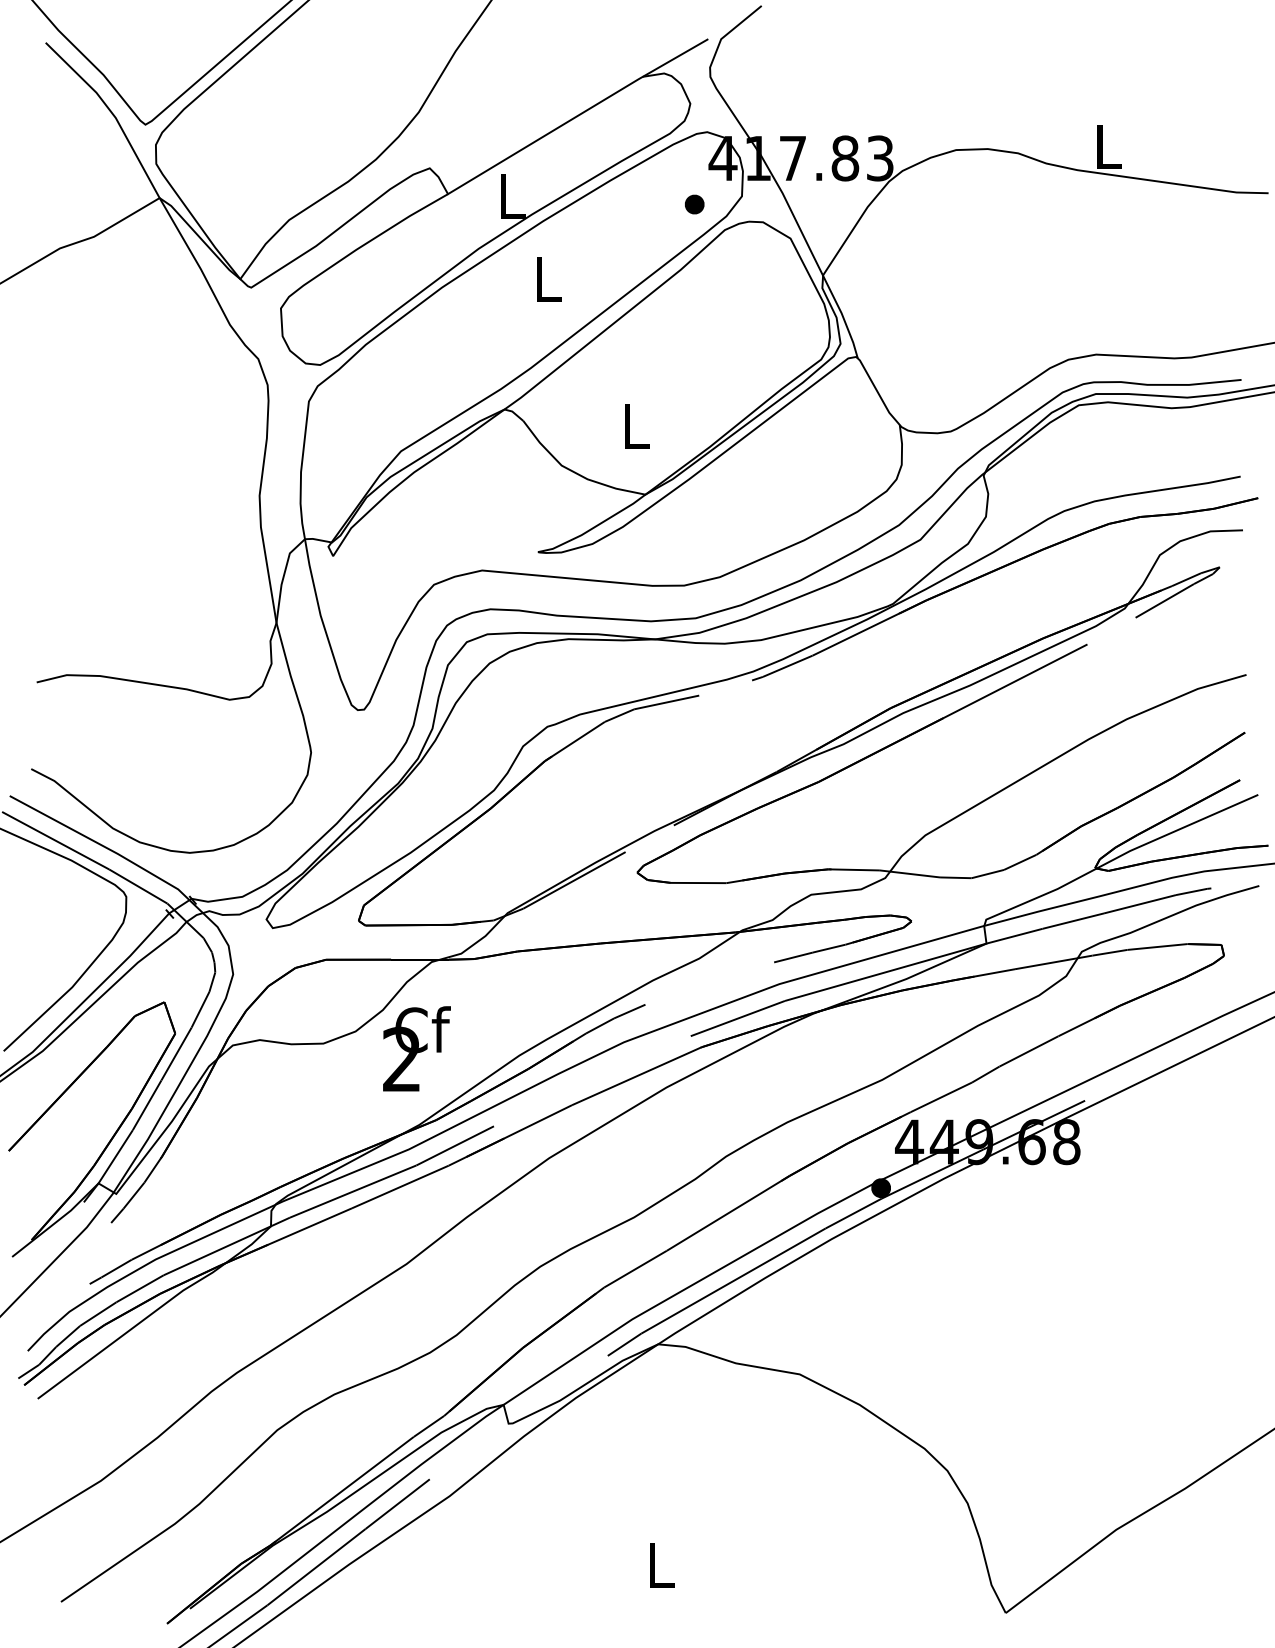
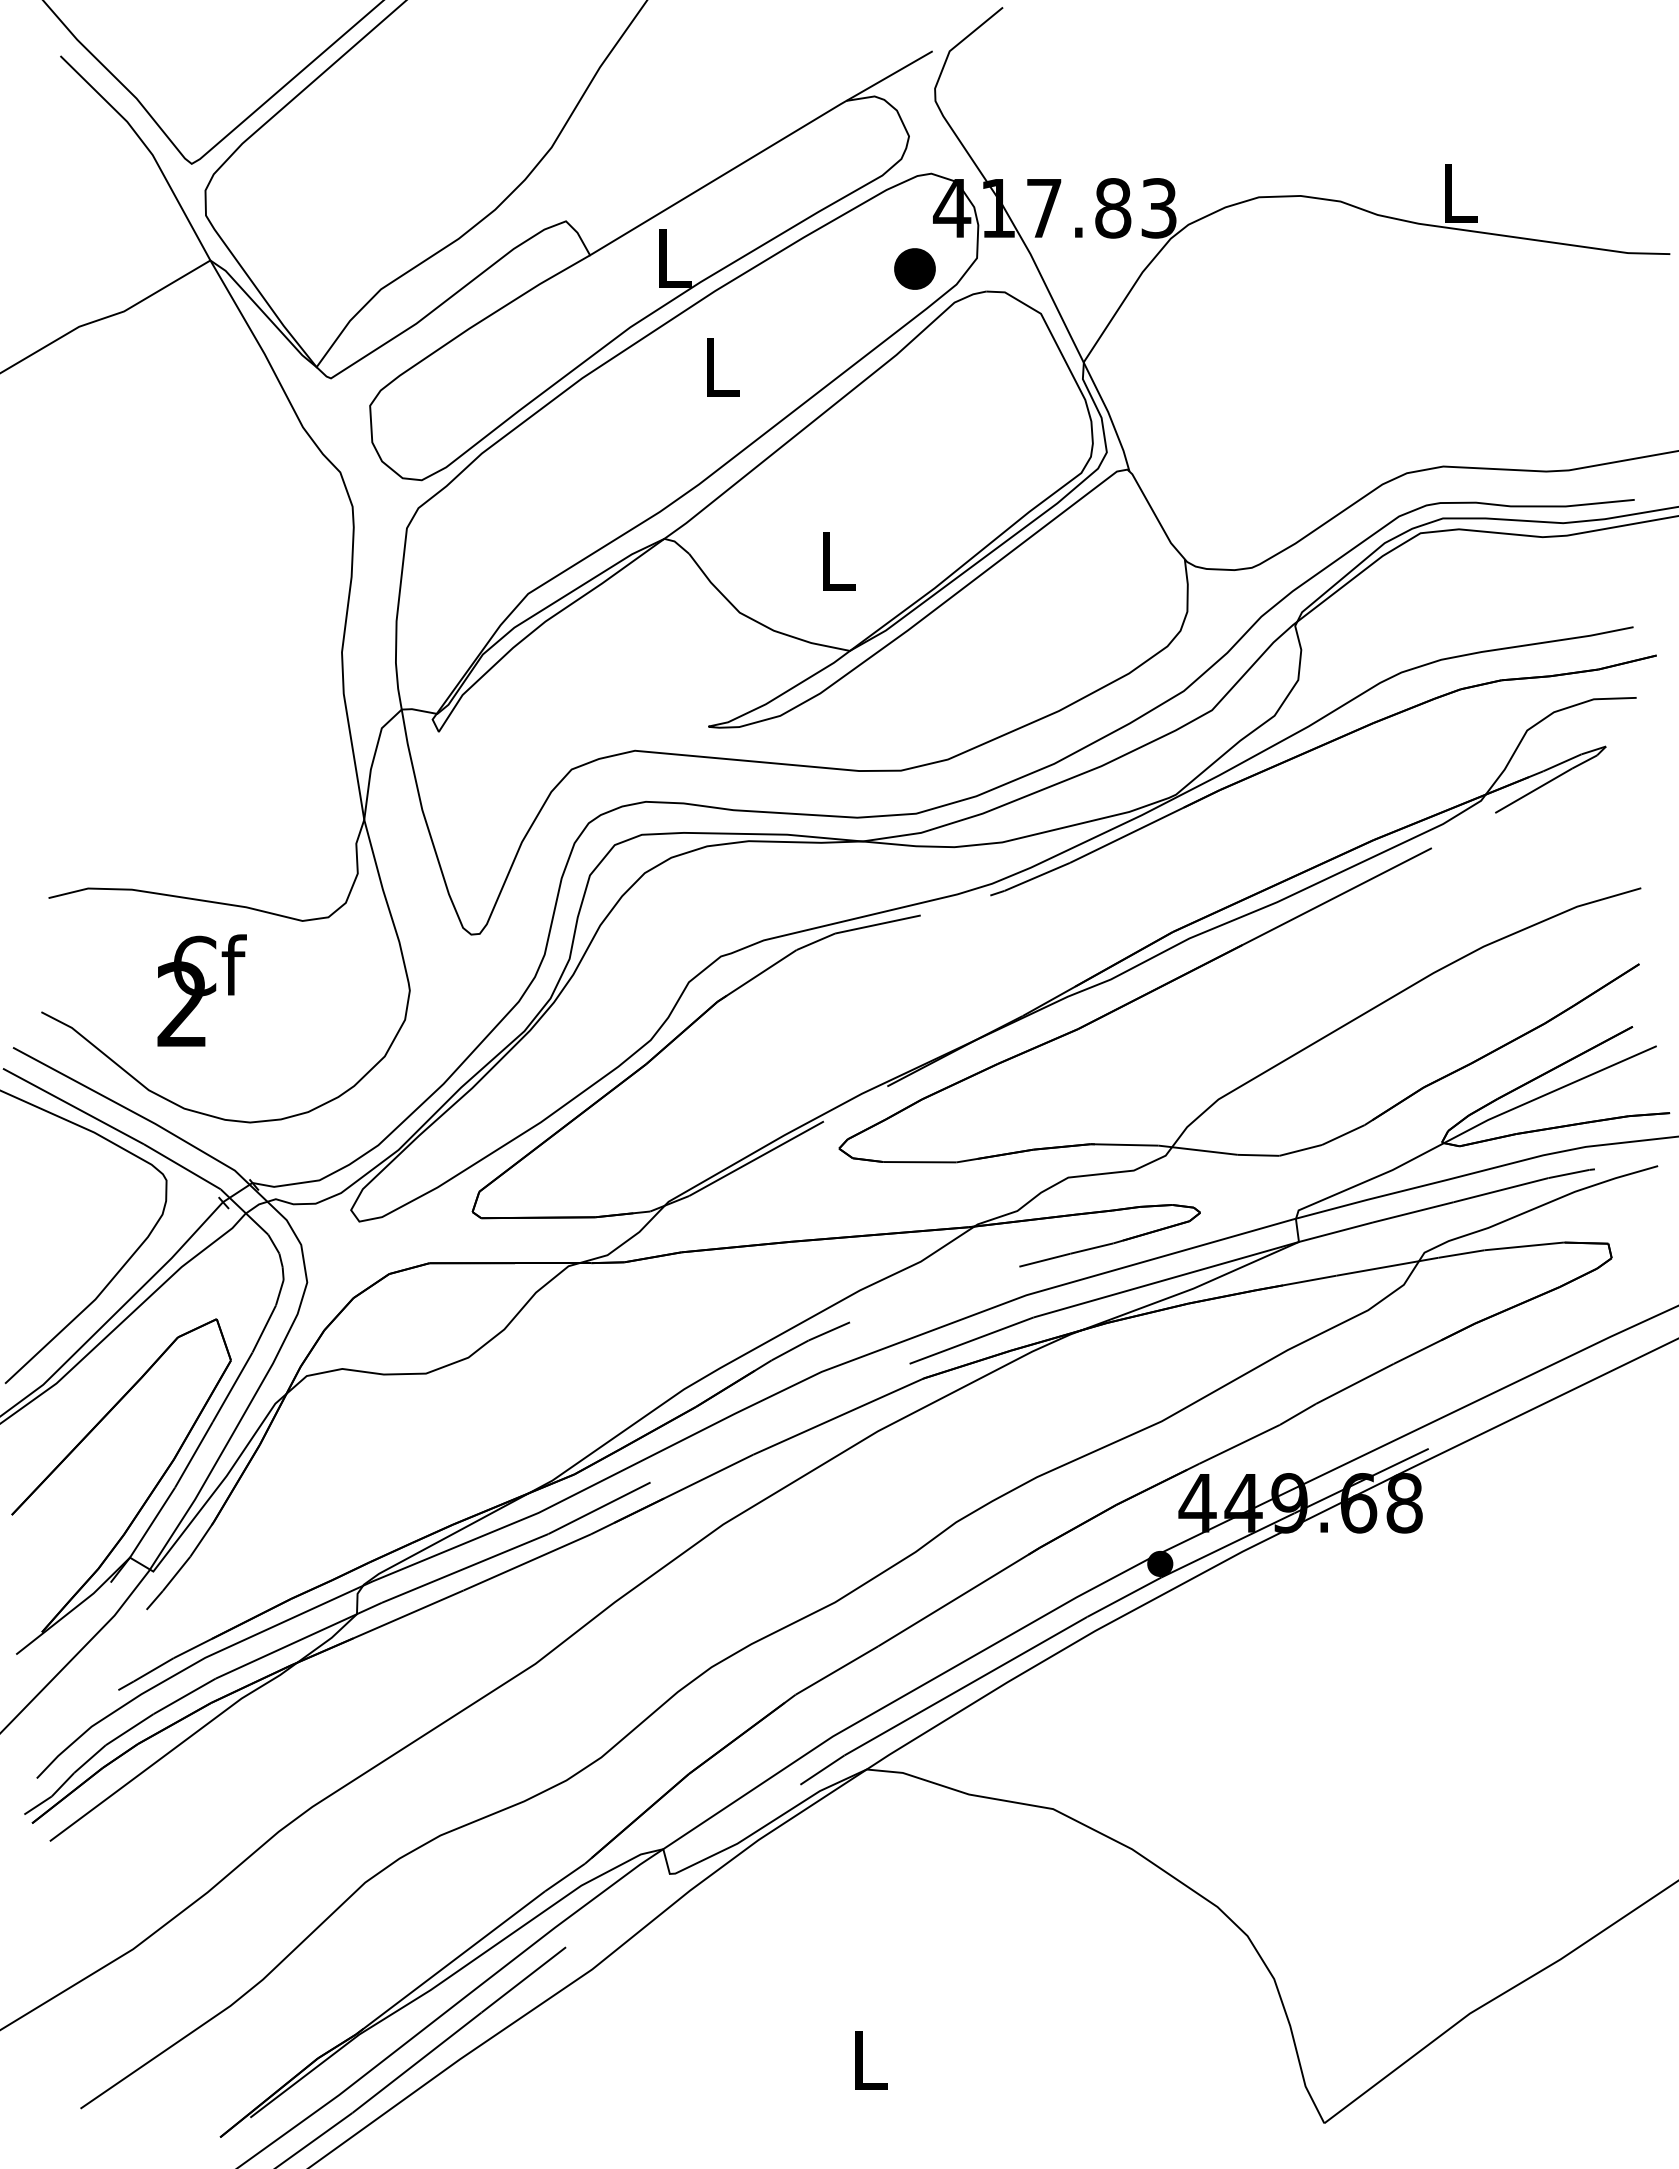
part: (694, 204) -> (914, 268), size x1.6
text: (416, 1048) -> (201, 990), moved

